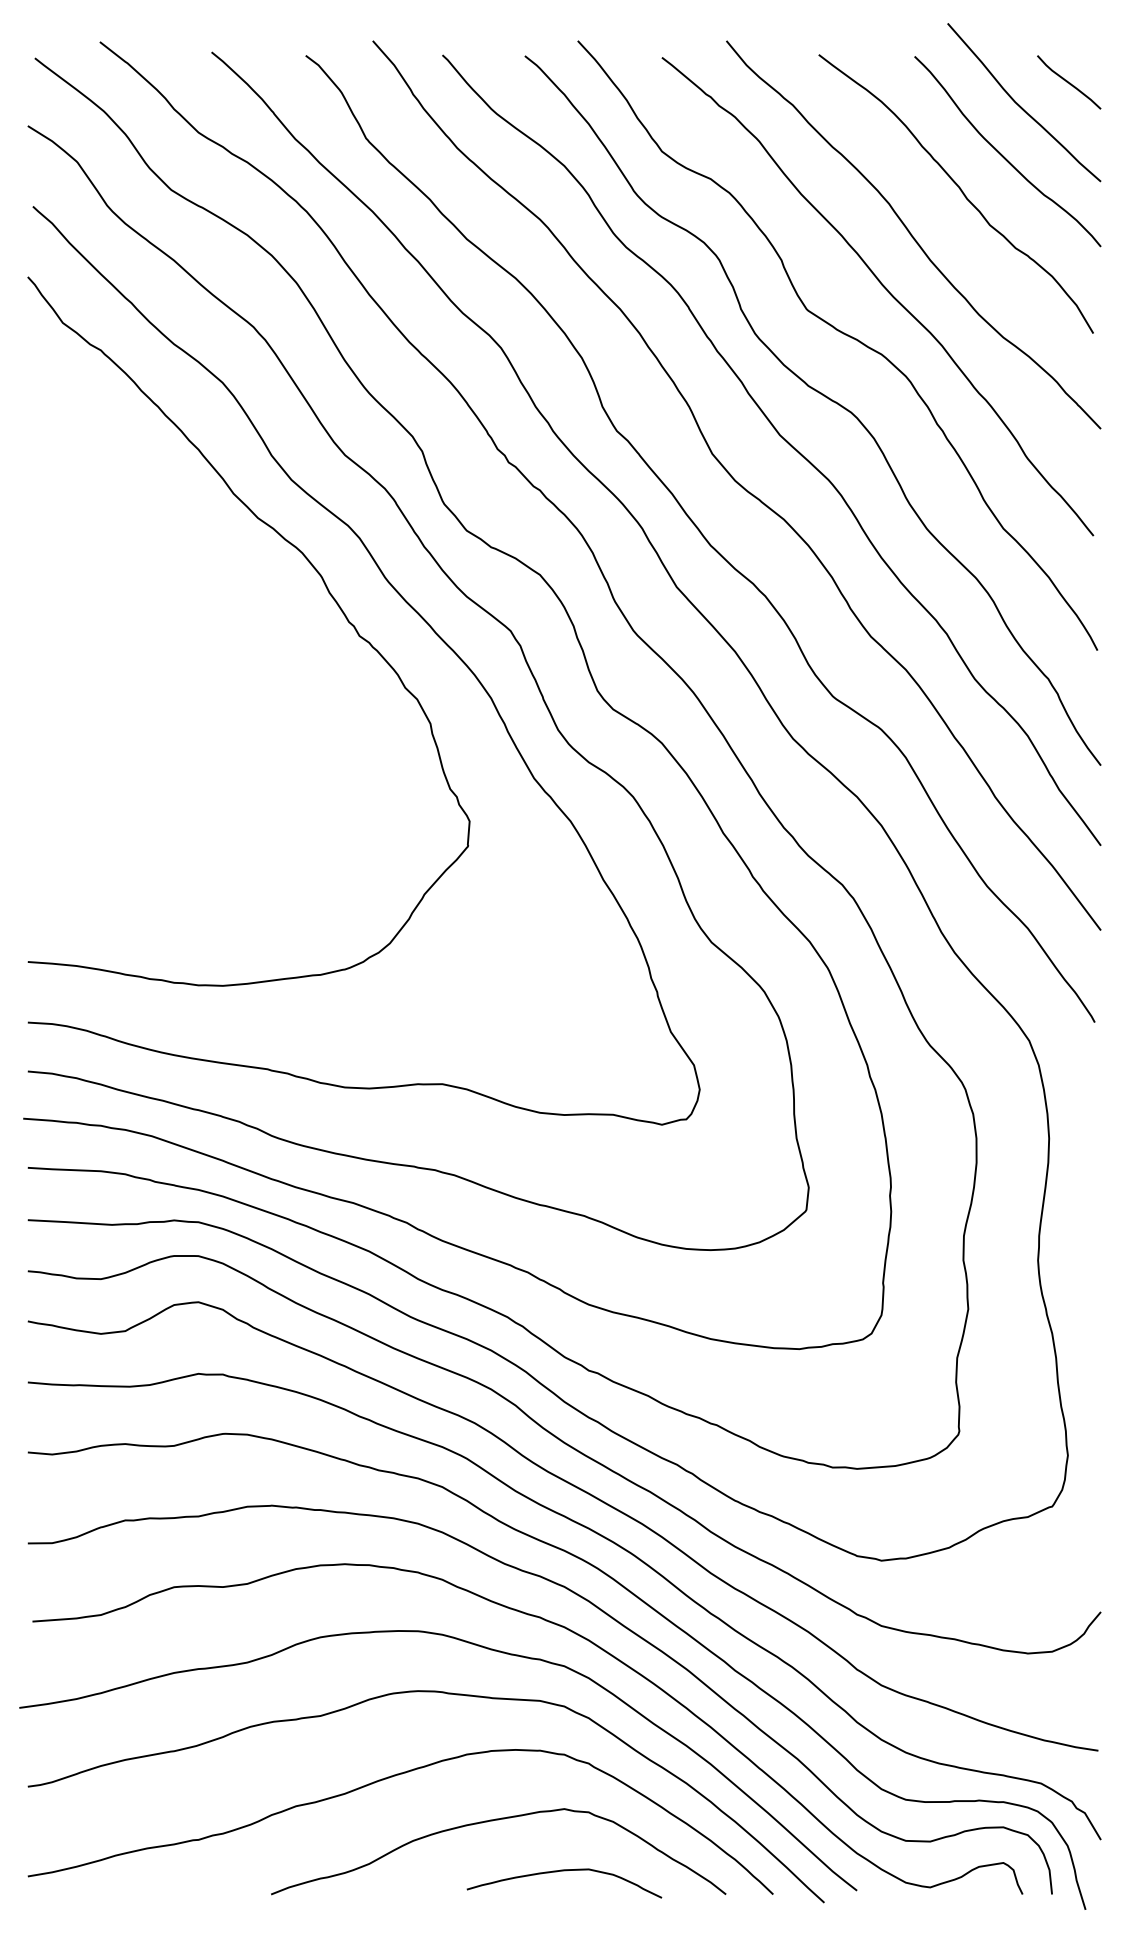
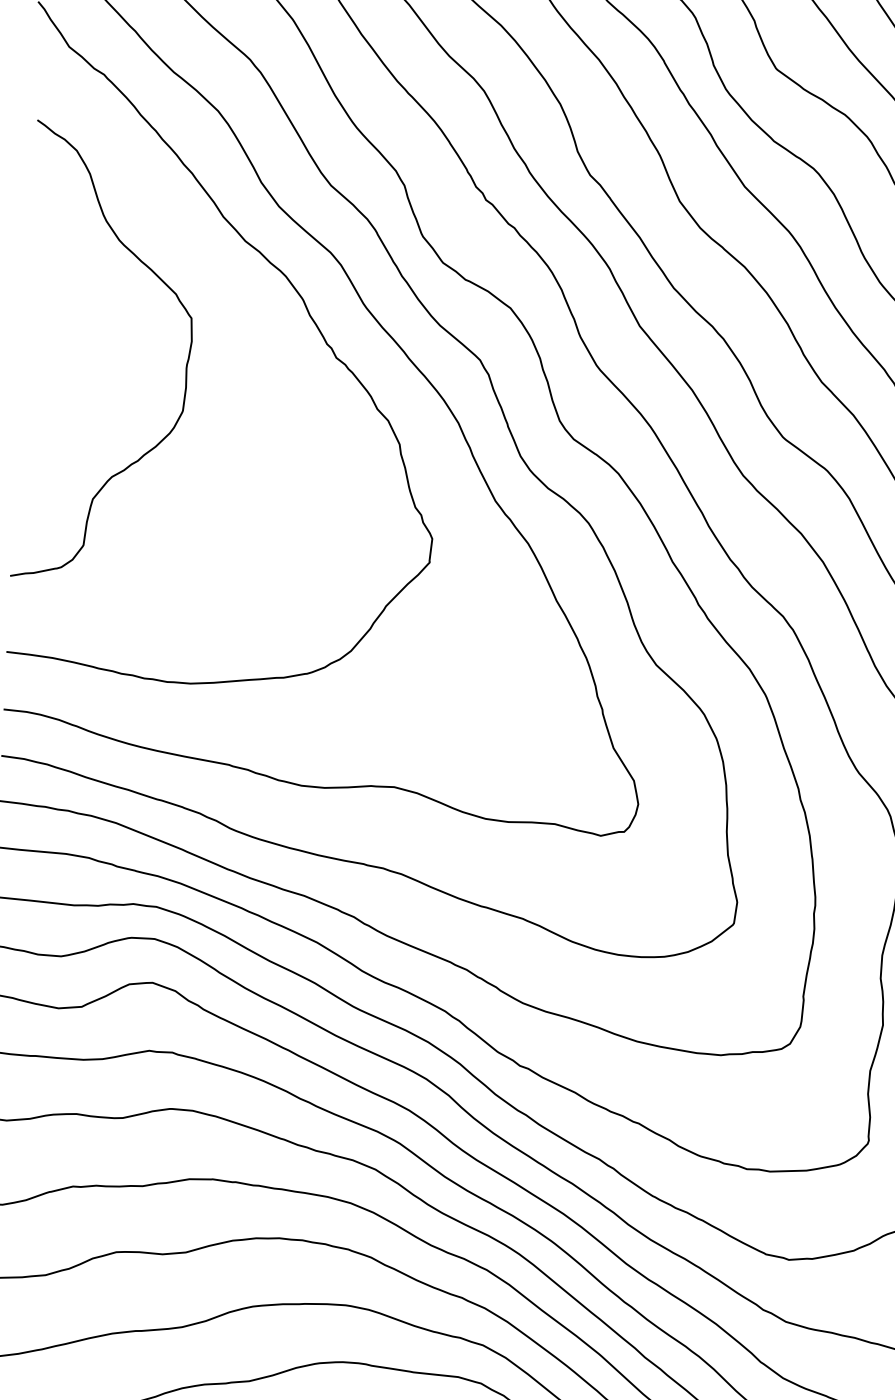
curve: (201, 652) -> (185, 366), added

